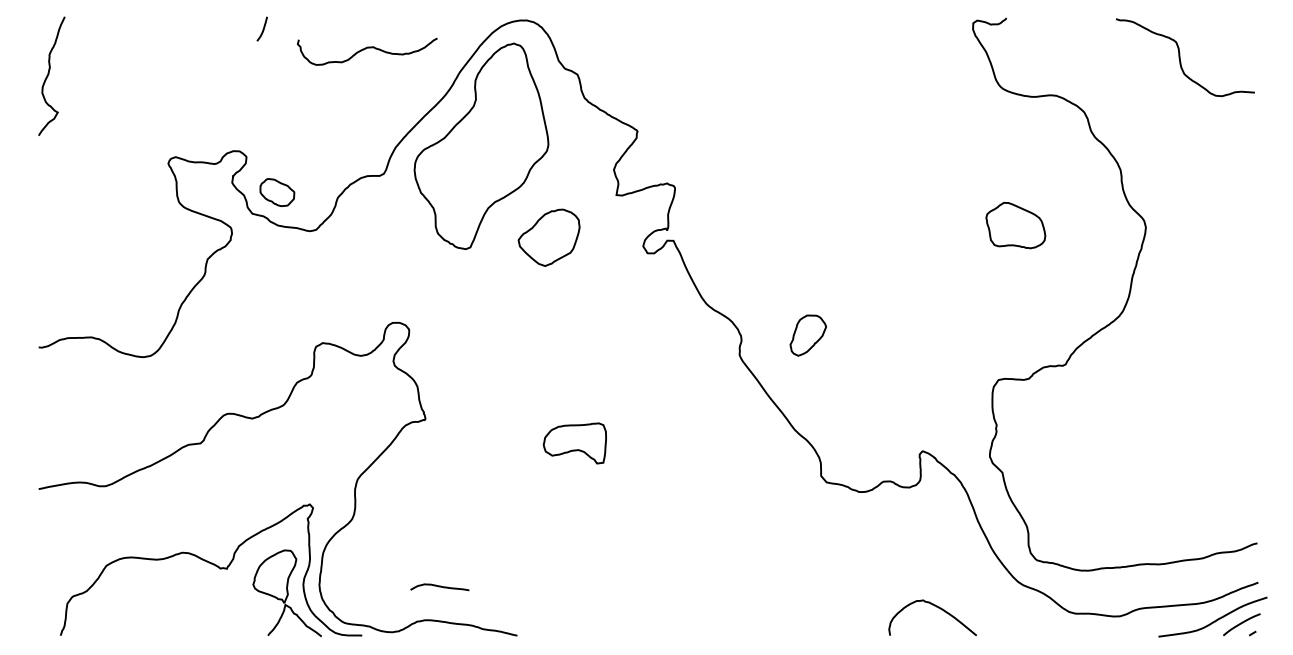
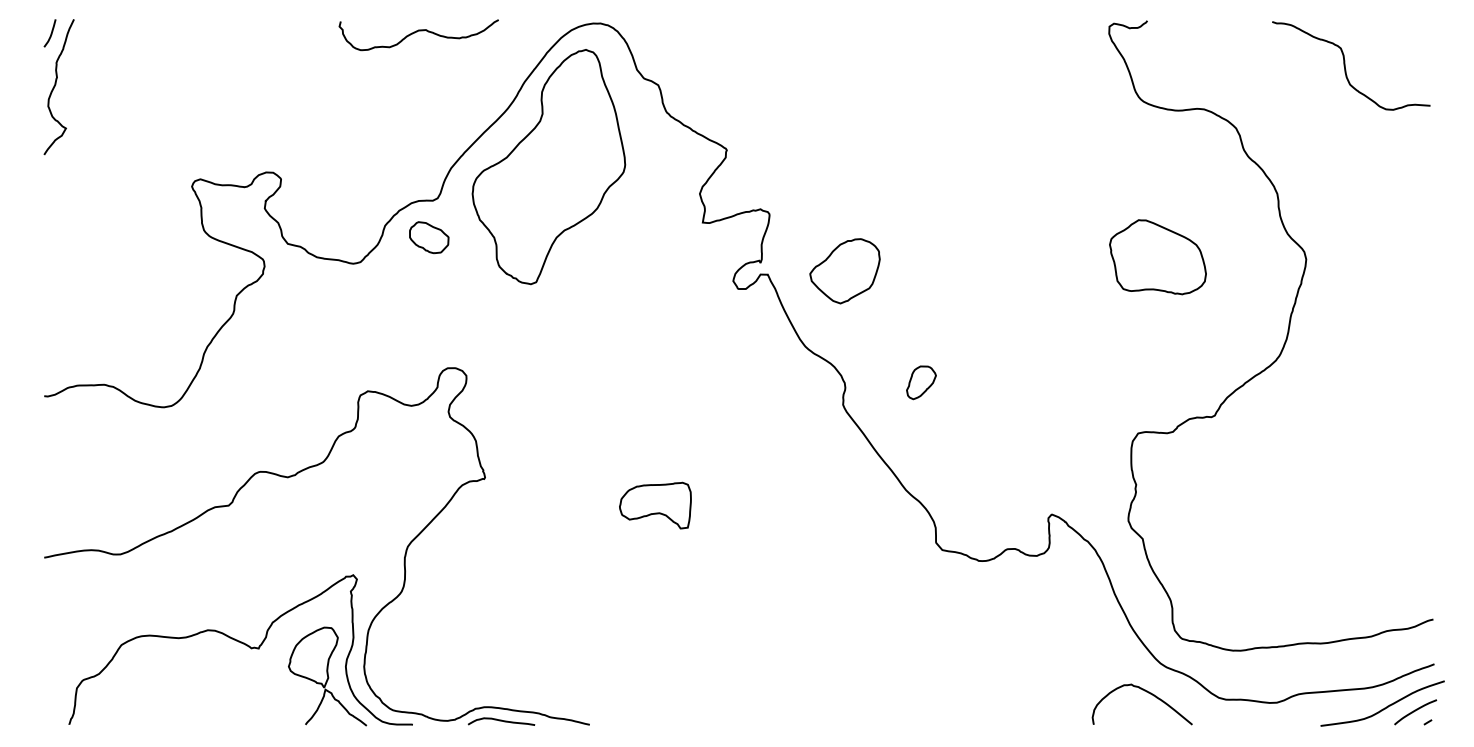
curve: (262, 29) -> (50, 33), moved
curve: (366, 49) -> (417, 32), moved
part: (277, 192) -> (429, 237), moved
part: (1015, 225) -> (1157, 257), size x1.43
part: (548, 238) -> (844, 271), moved
part: (808, 335) -> (921, 382), size x0.71
curve: (439, 587) -> (501, 721), moved
curve: (936, 607) -> (1146, 692), moved

